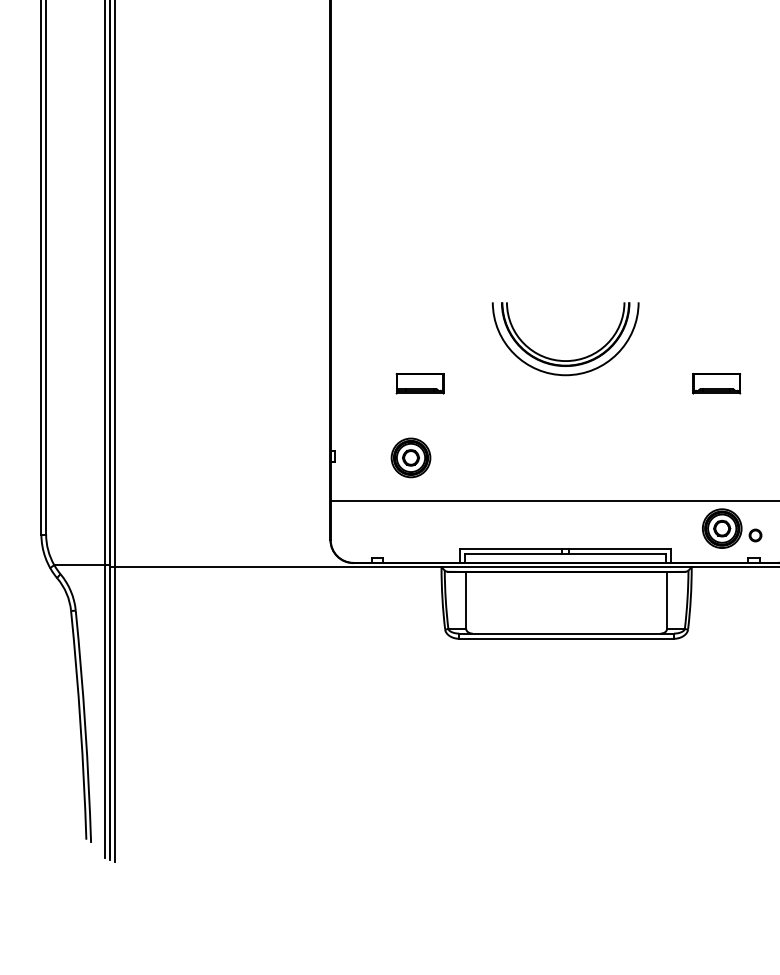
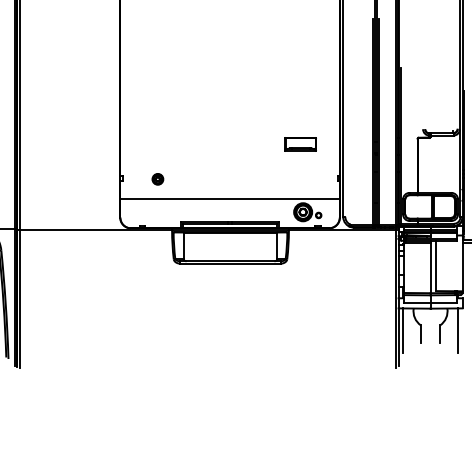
part: (558, 357) -> (226, 132), removed
part: (420, 383) -> (162, 144), removed
part: (716, 383) -> (300, 144), size x1.4
part: (410, 458) -> (157, 179), size x0.6

